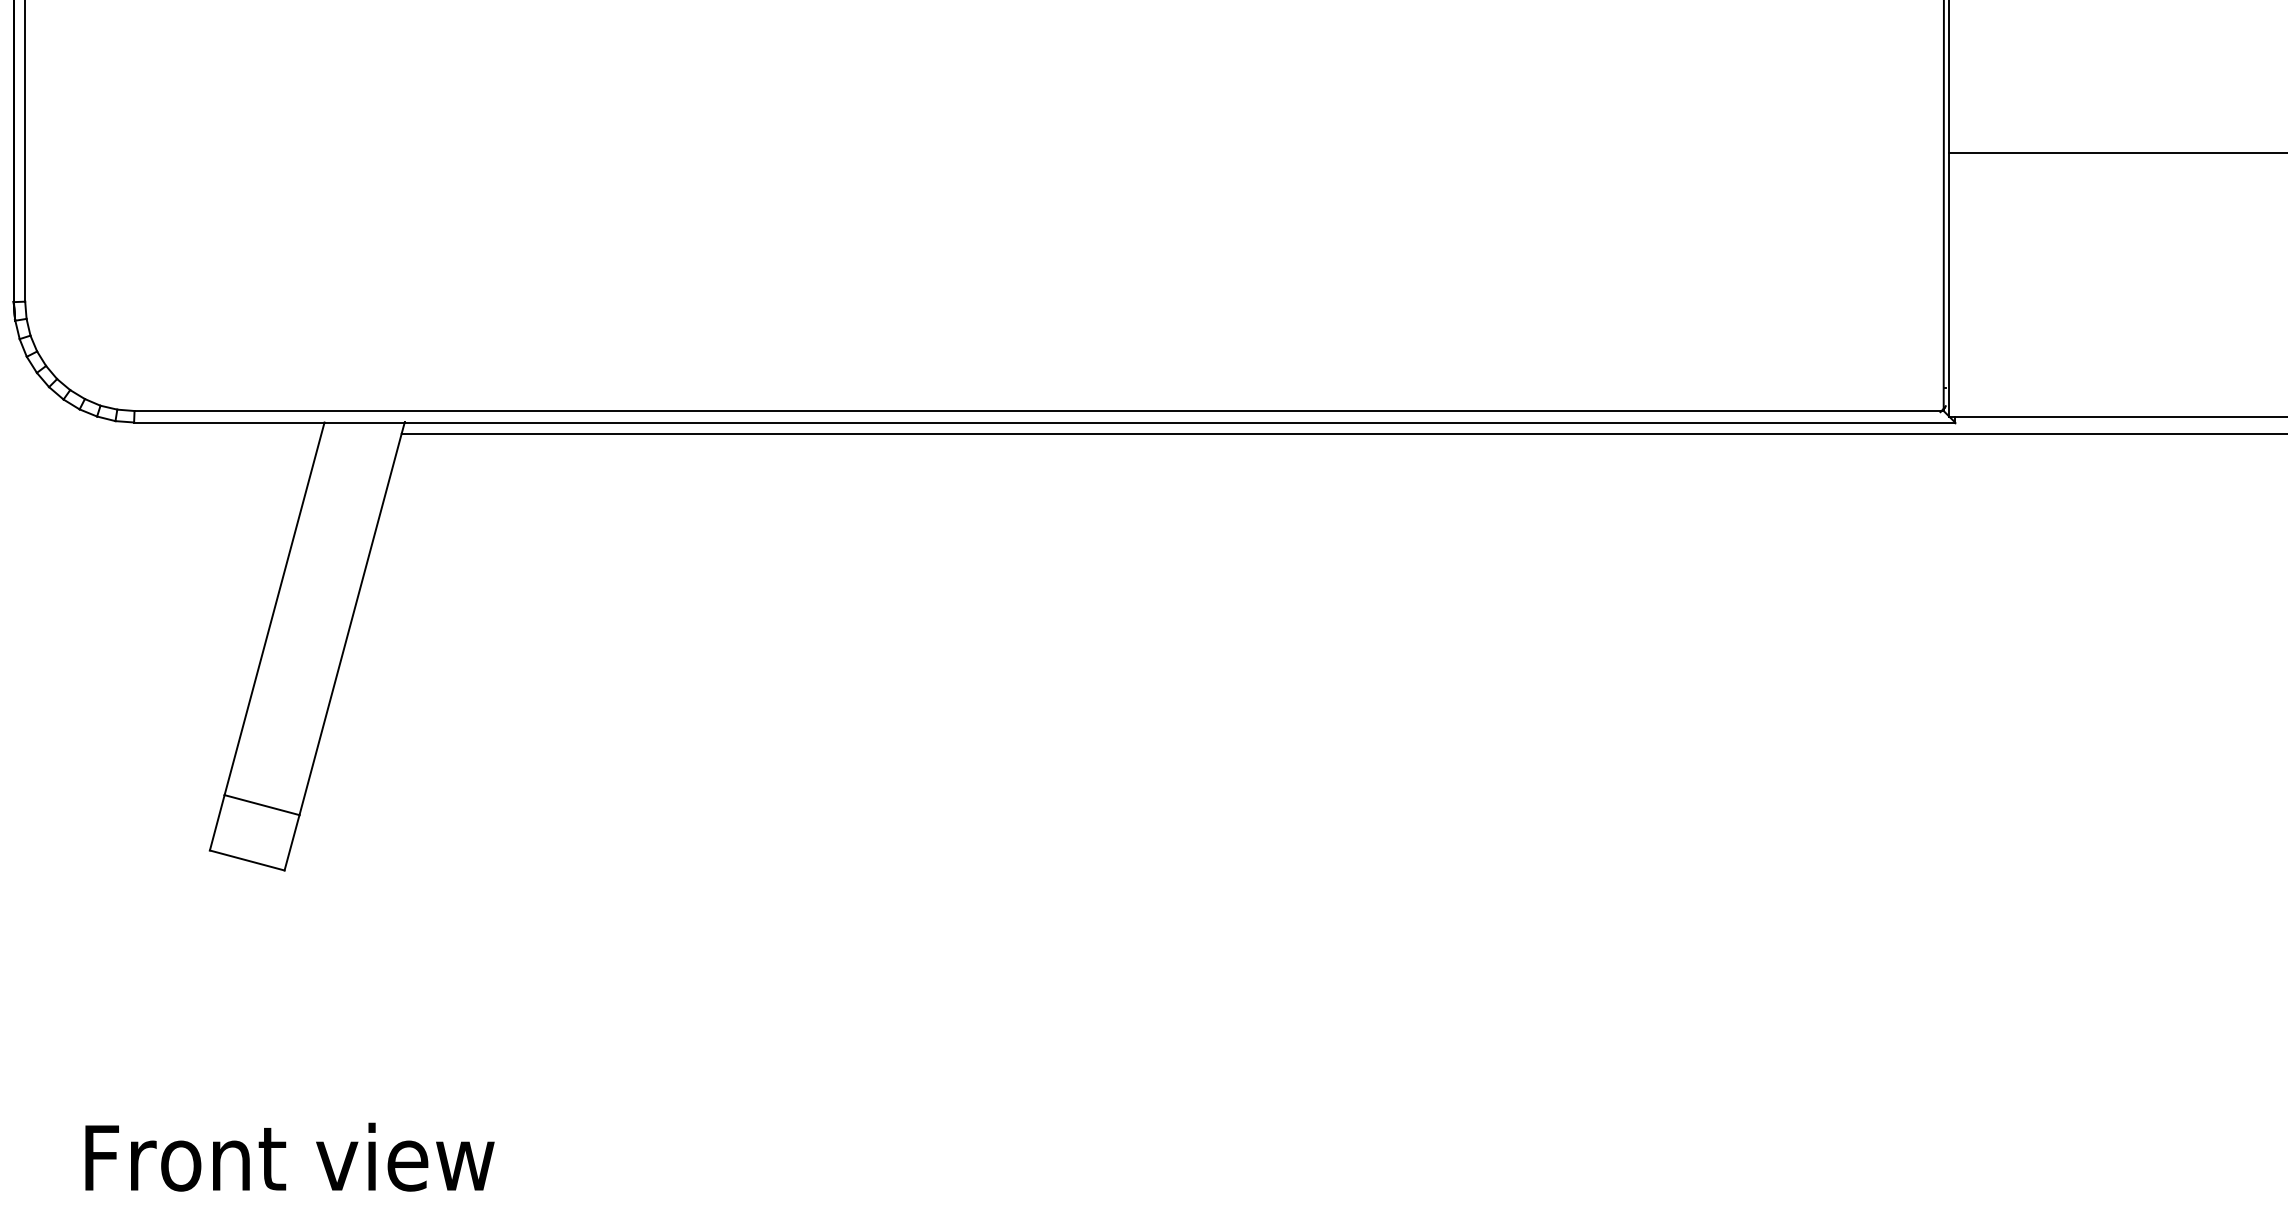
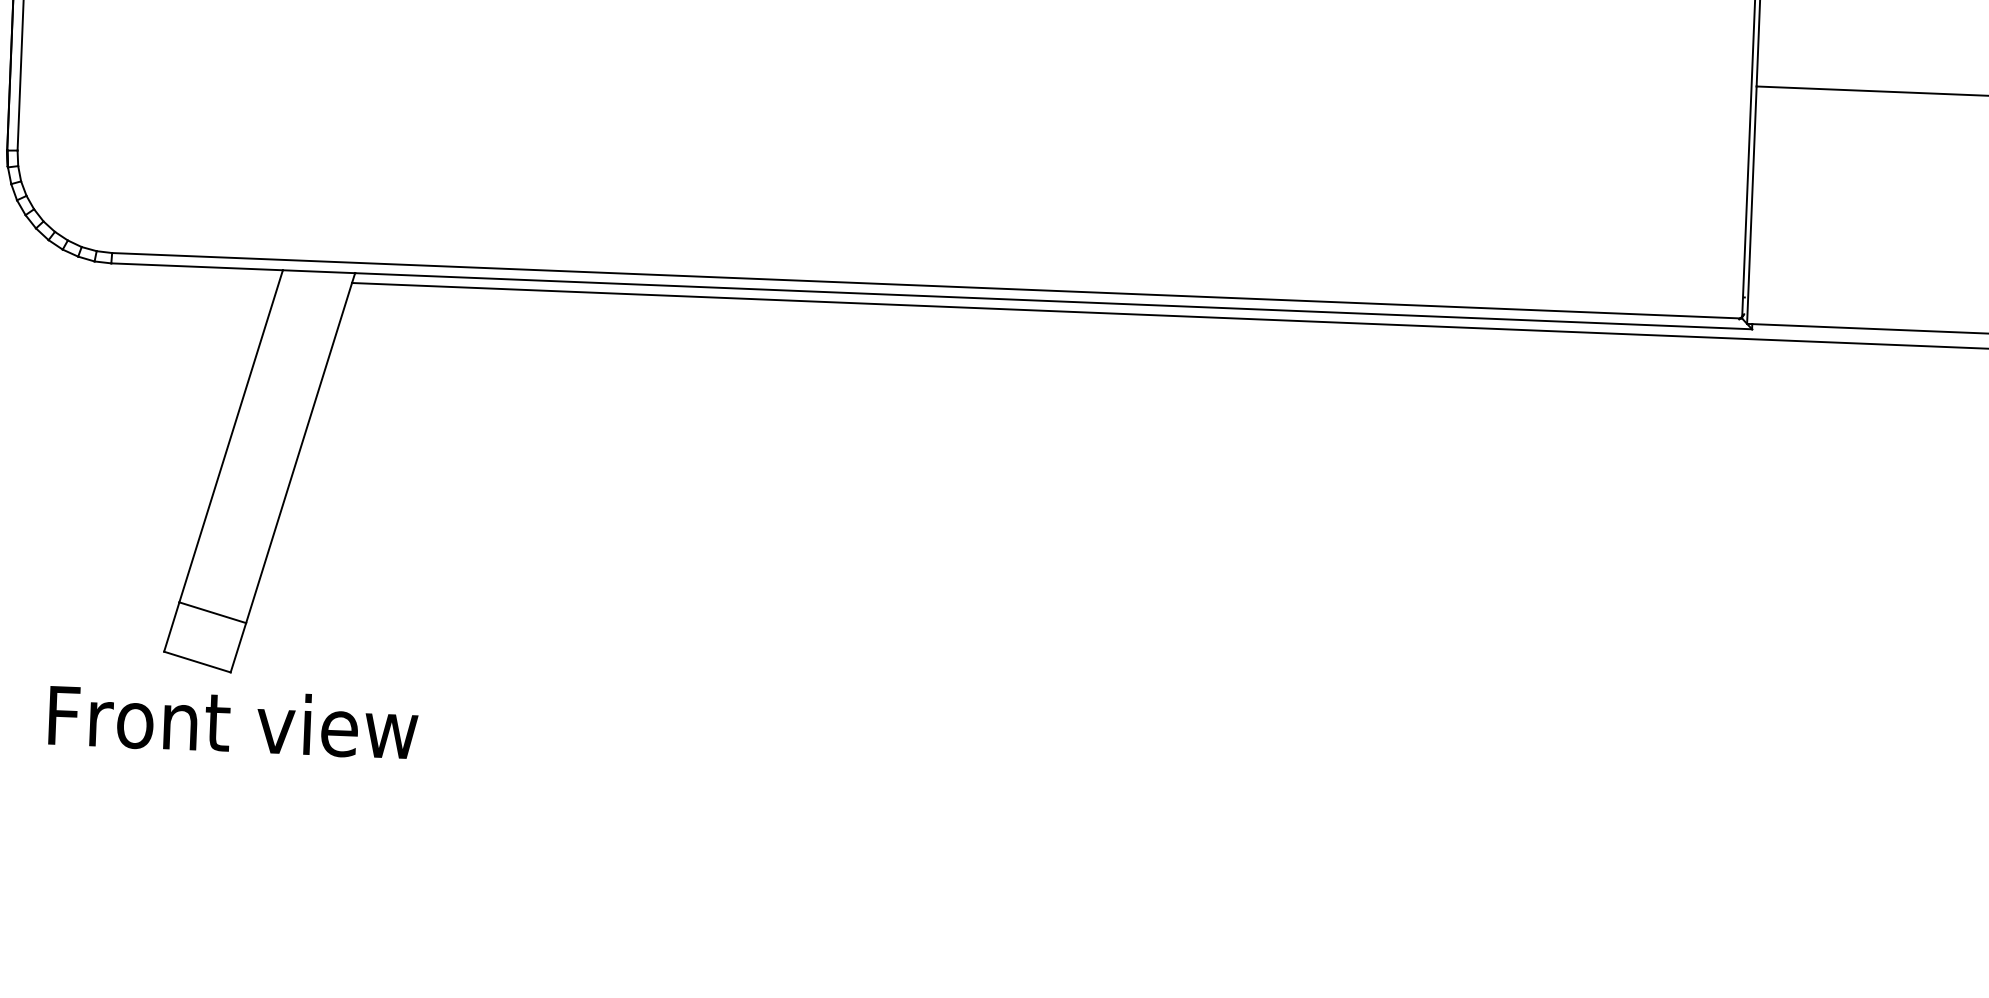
text: (289, 1156) -> (233, 721), moved

